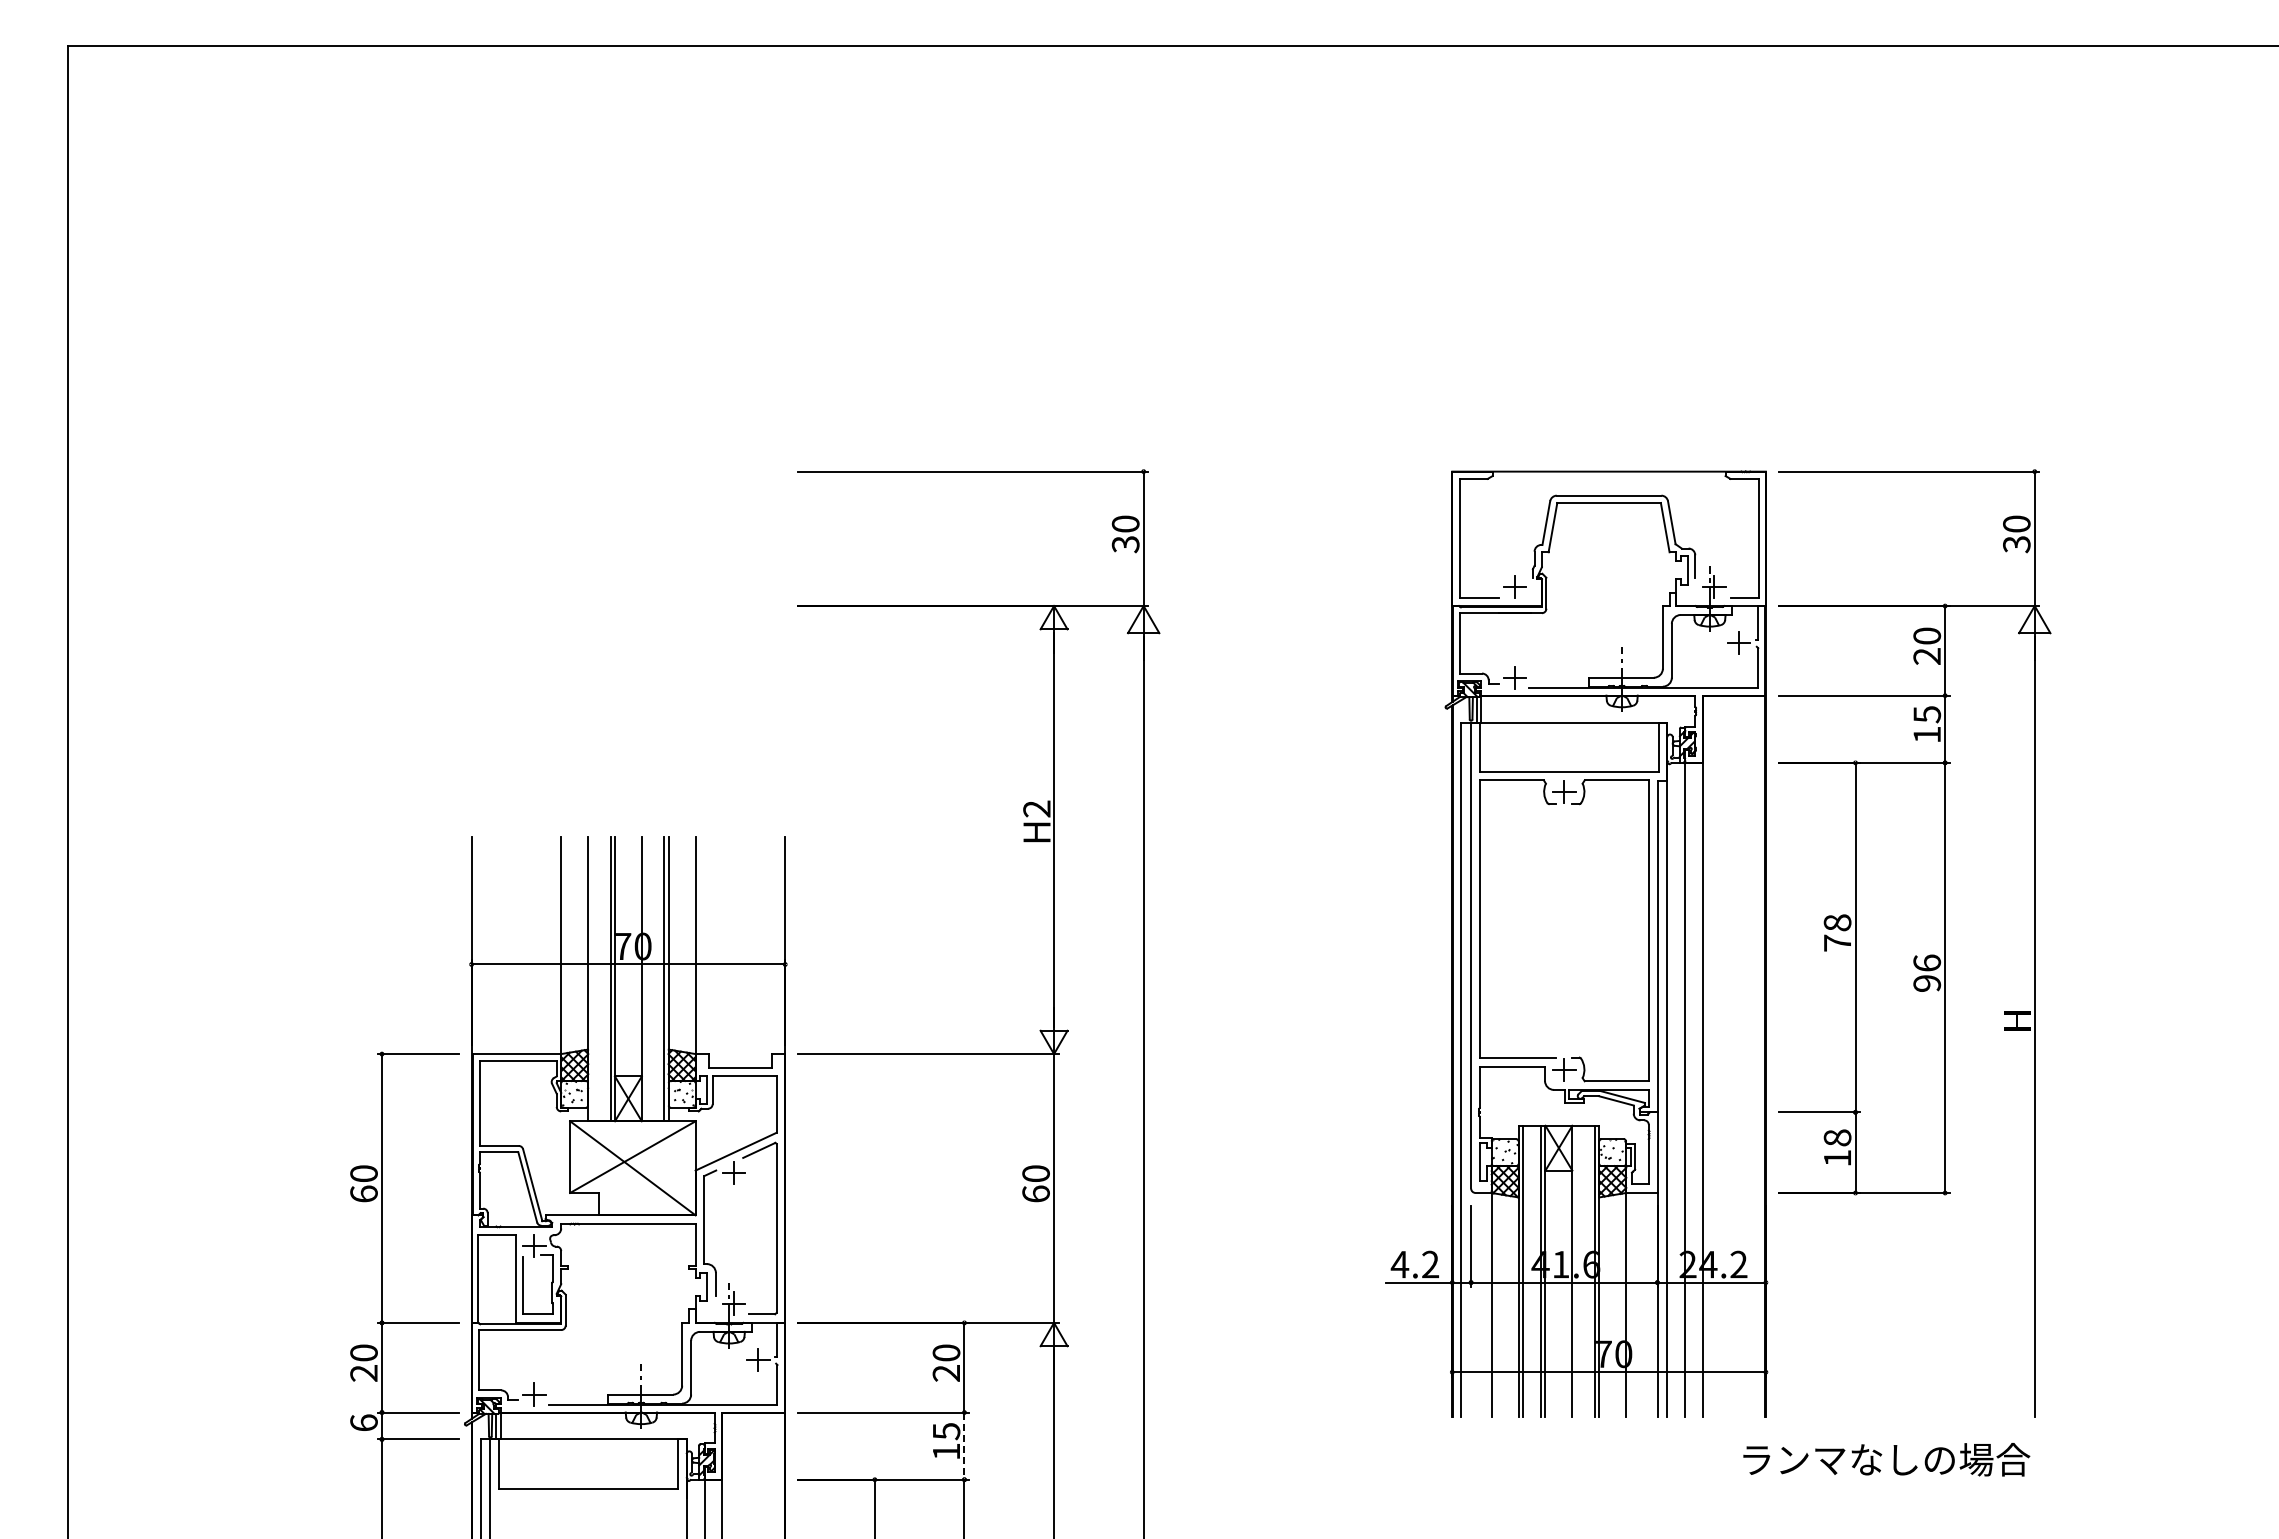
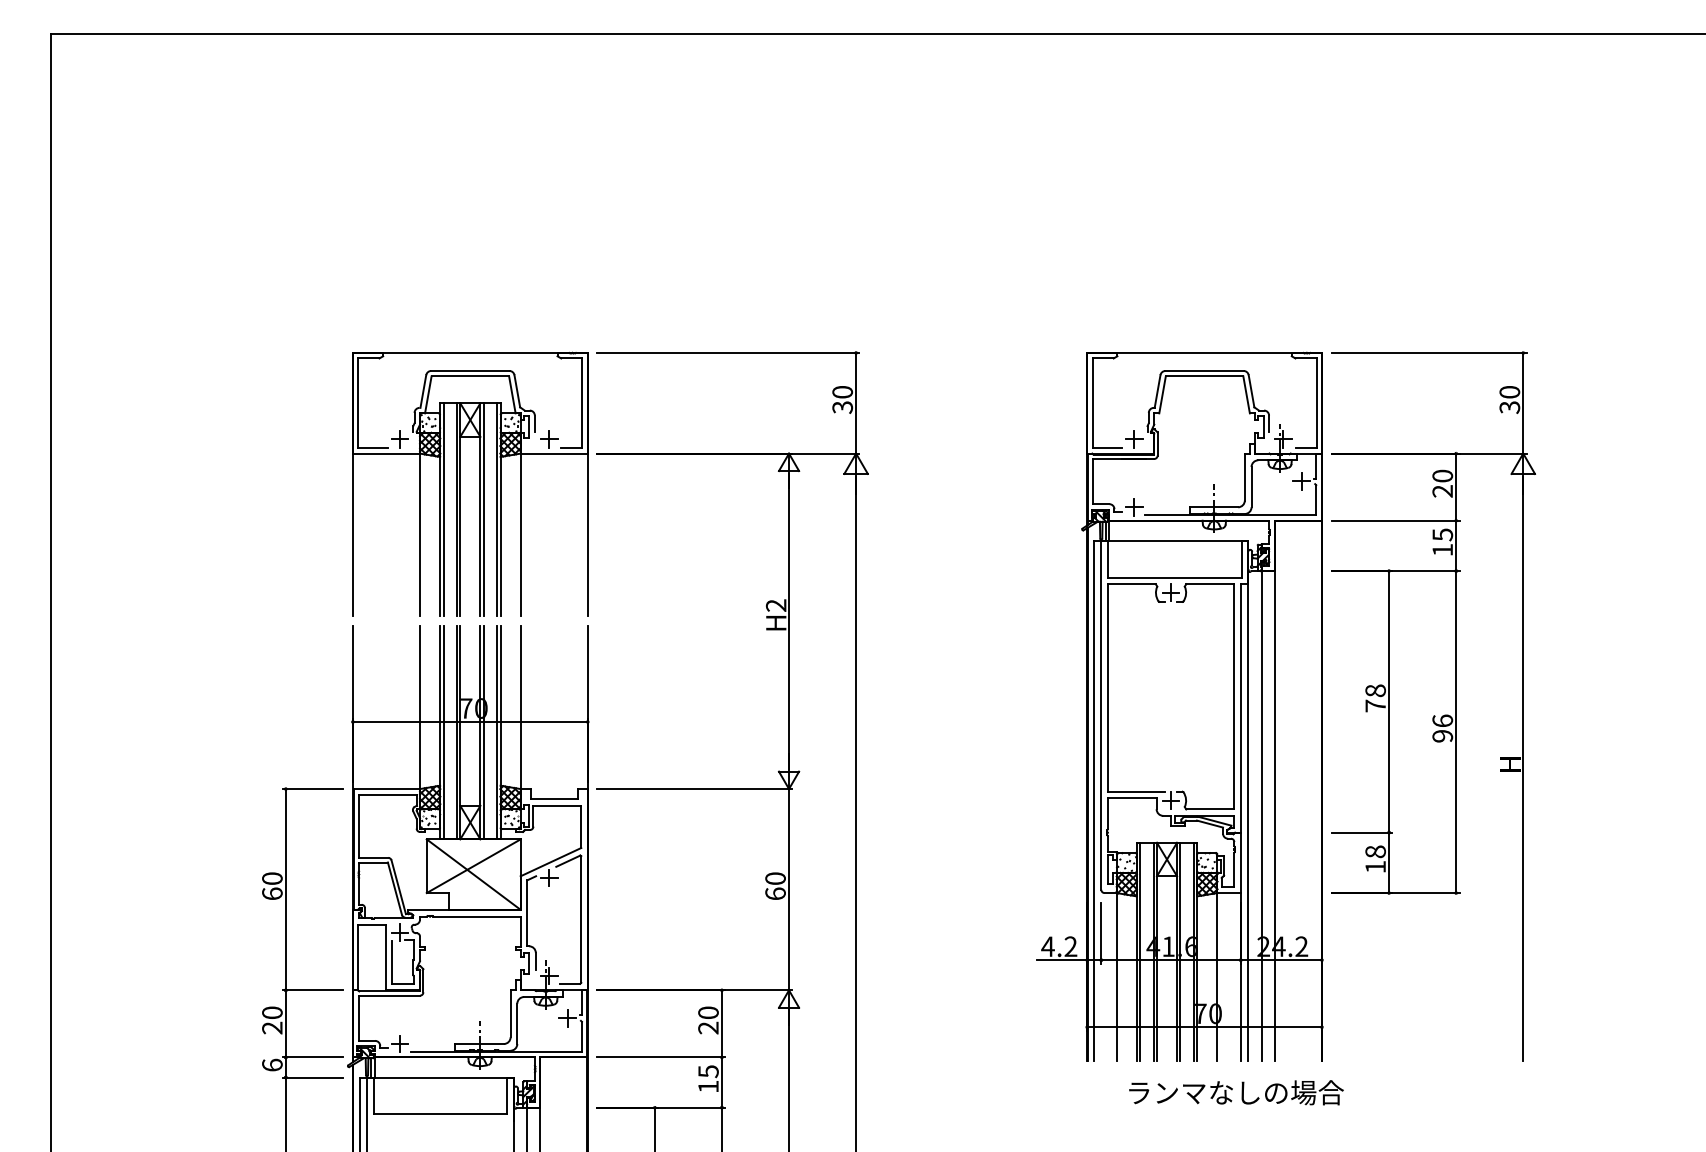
part: (615, 646) -> (460, 483), added
line: (592, 978) -> (443, 732), added
line: (646, 978) -> (483, 732), added
line: (1576, 1271) -> (1180, 951), added
line: (964, 1446) -> (721, 1082), dashed -> solid
text: (1886, 1459) -> (1236, 1092), moved

